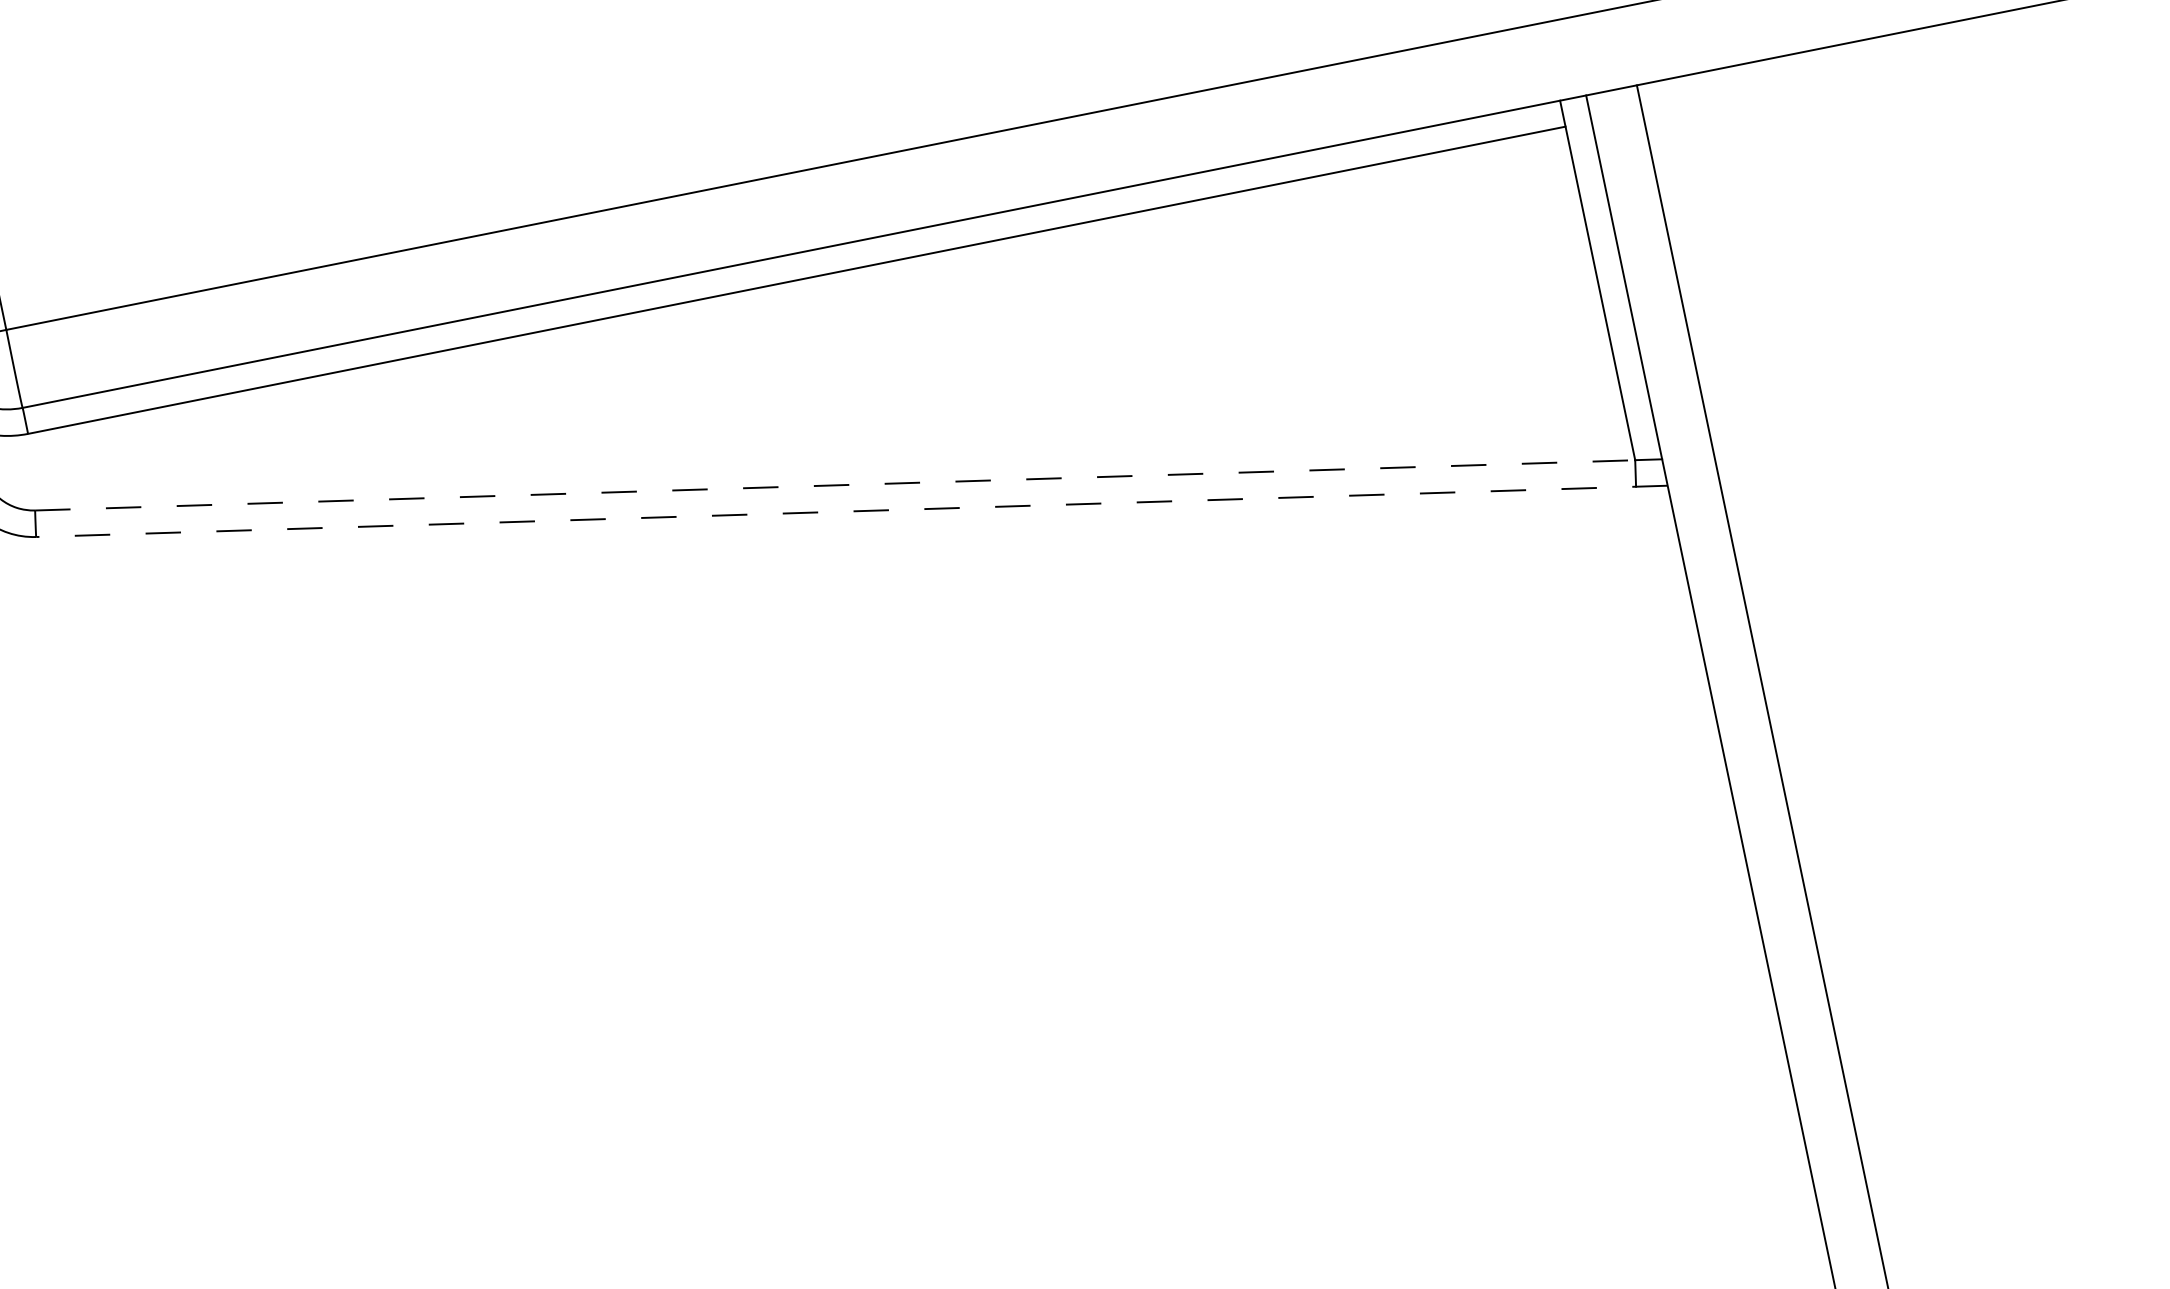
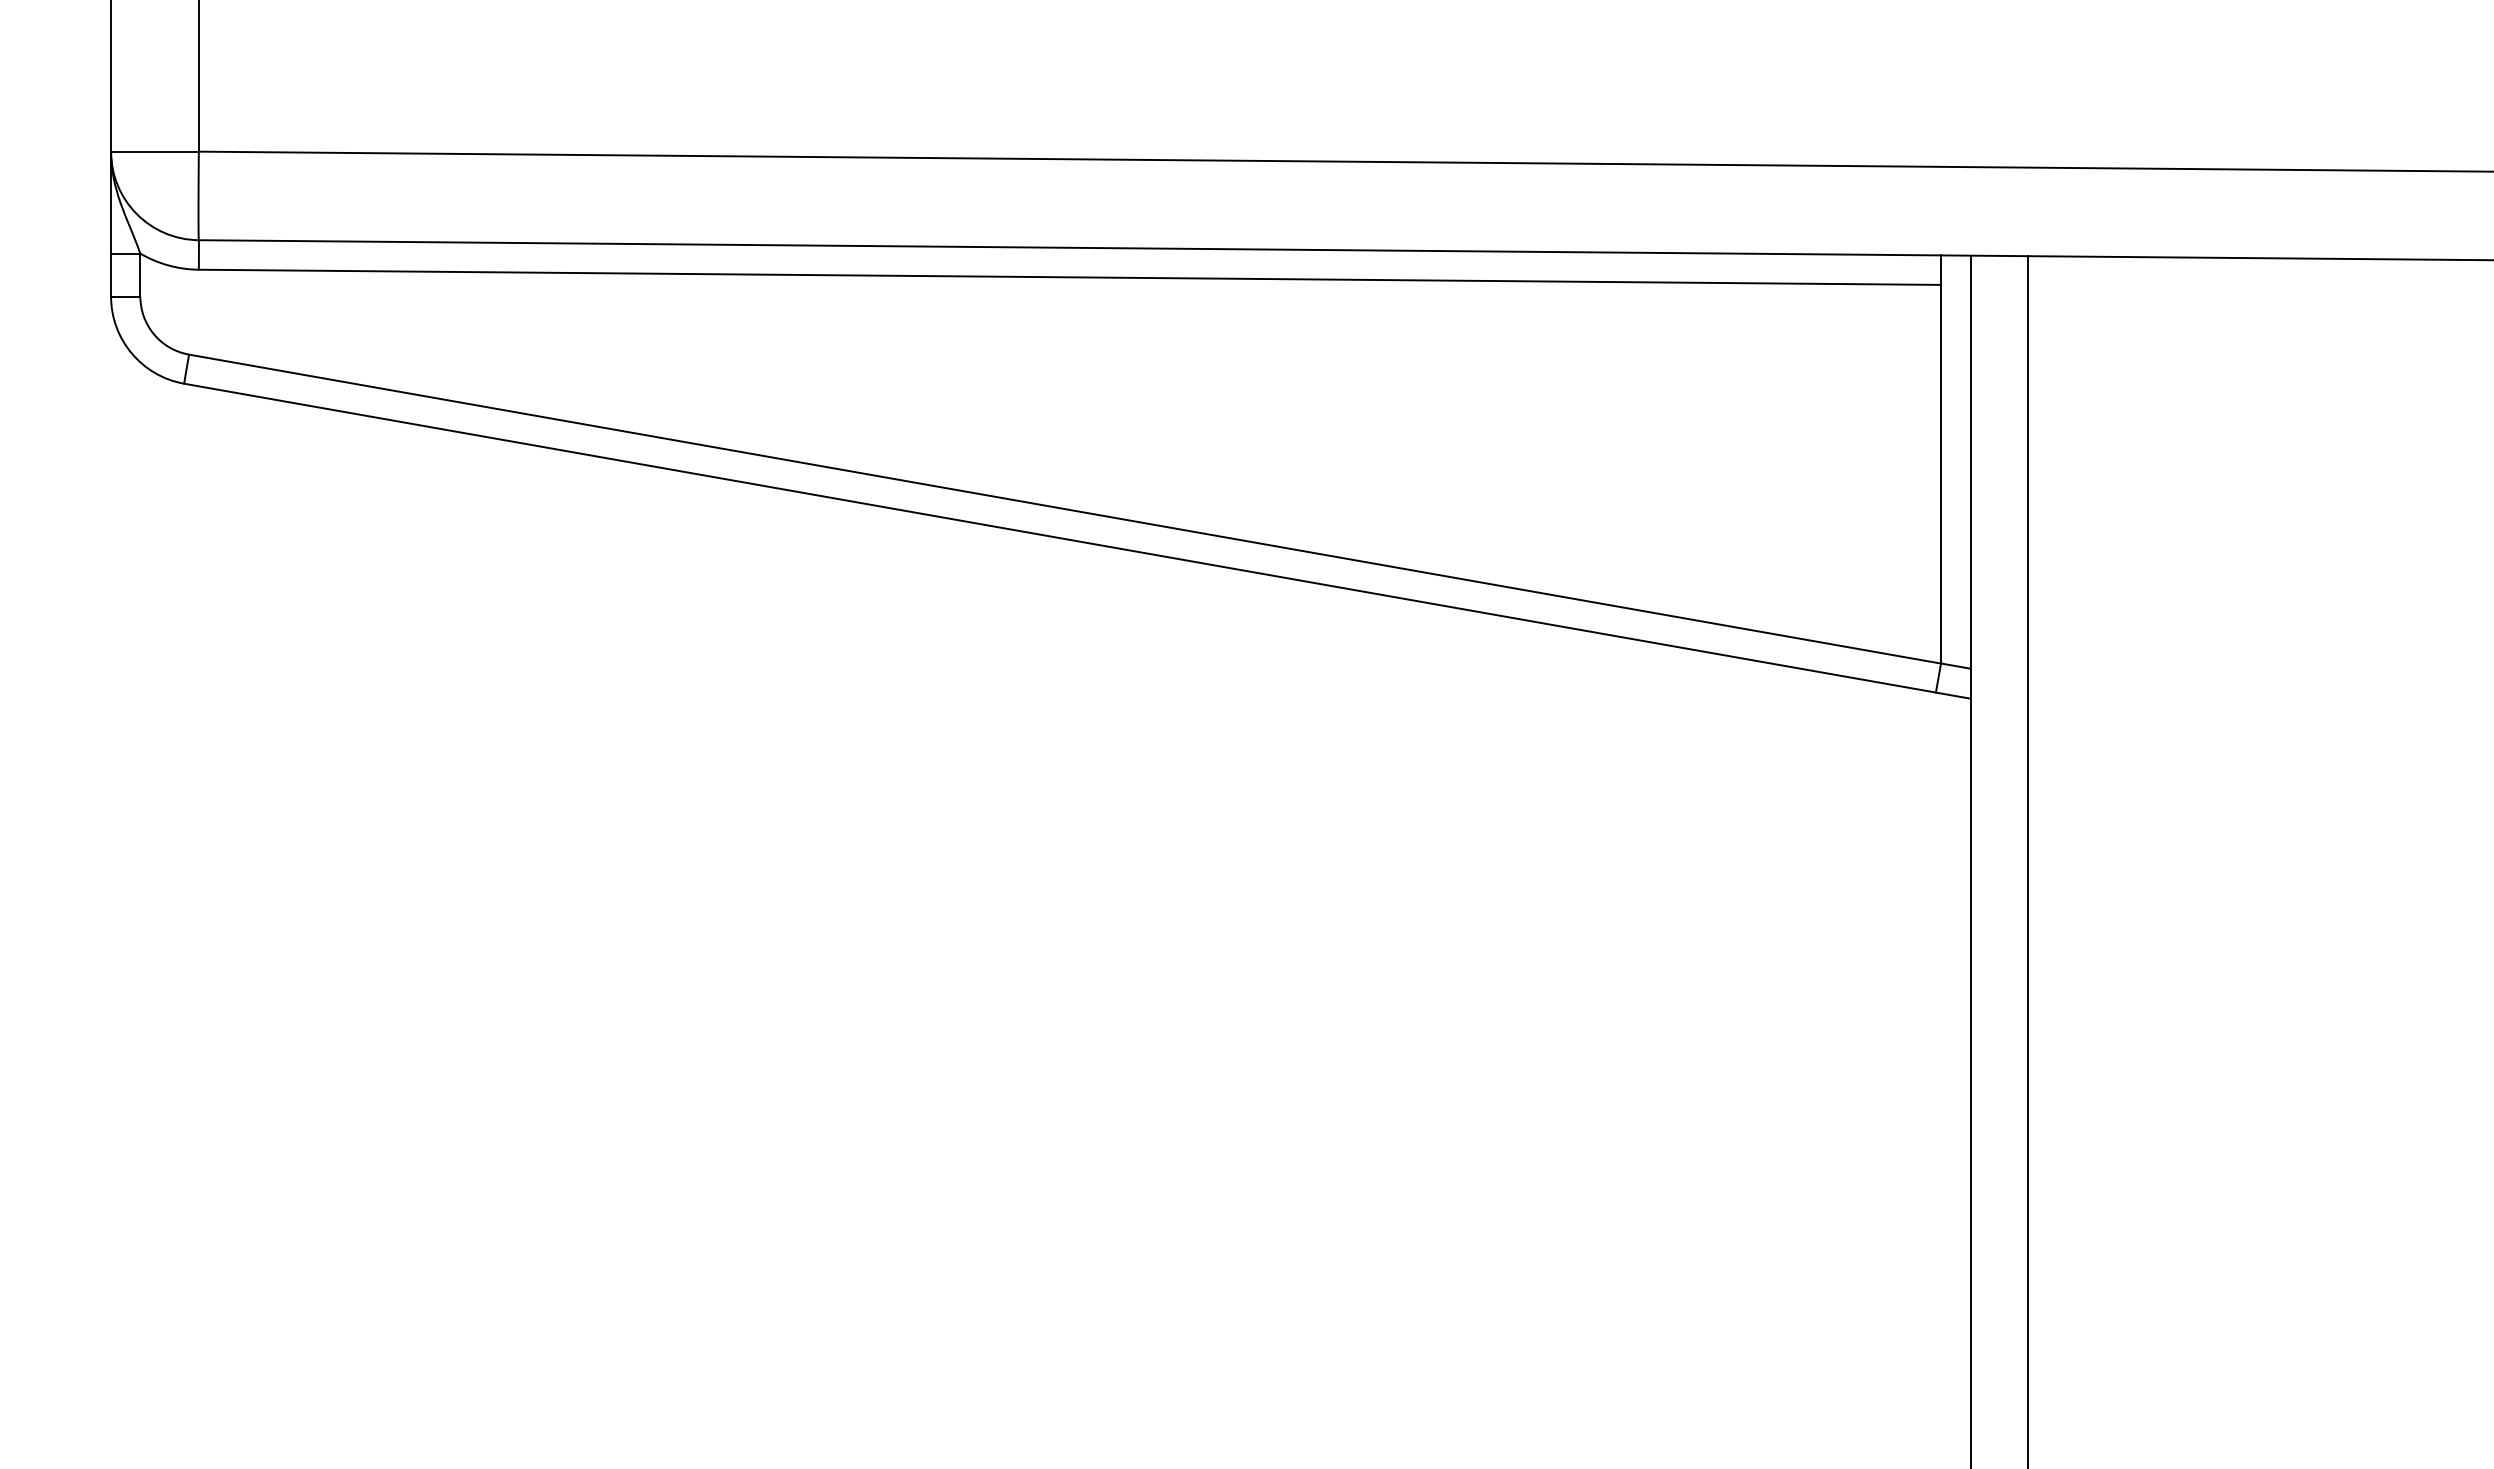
line: (835, 485) -> (1065, 509), dashed -> solid
line: (852, 511) -> (1077, 541), dashed -> solid

